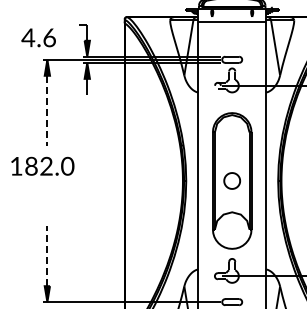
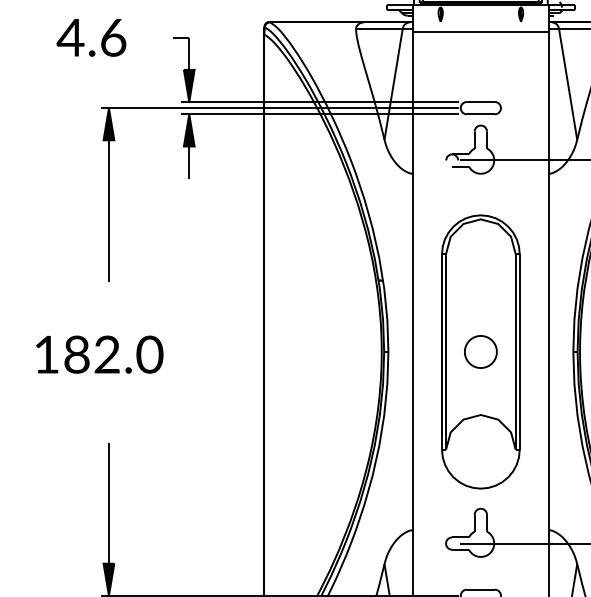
text: (38, 37) -> (91, 37), moved
line: (47, 111) -> (109, 212), dashed -> solid
text: (42, 165) -> (99, 353), moved
line: (47, 256) -> (109, 503), dashed -> solid

